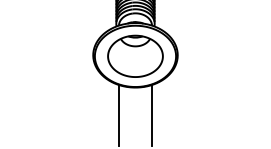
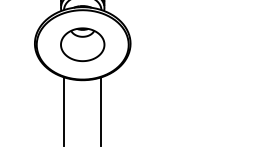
part: (135, 55) -> (82, 43), size x0.7

